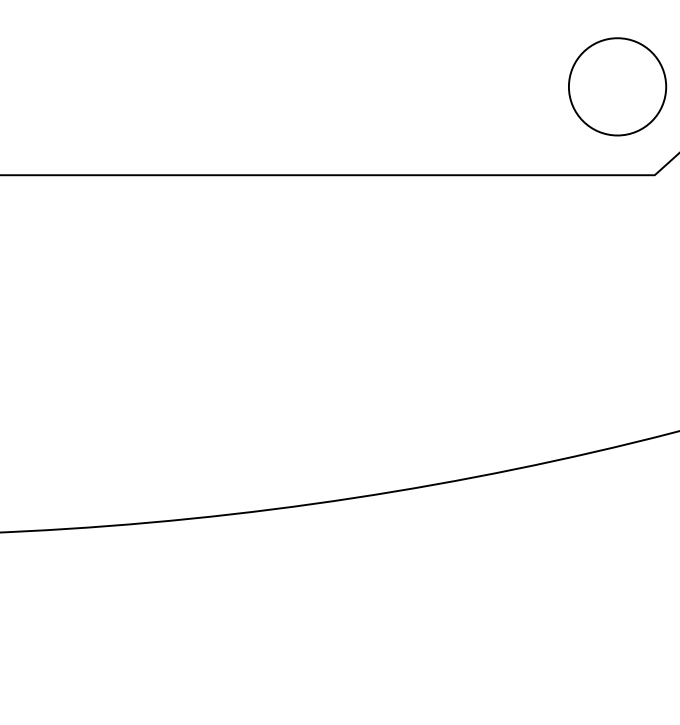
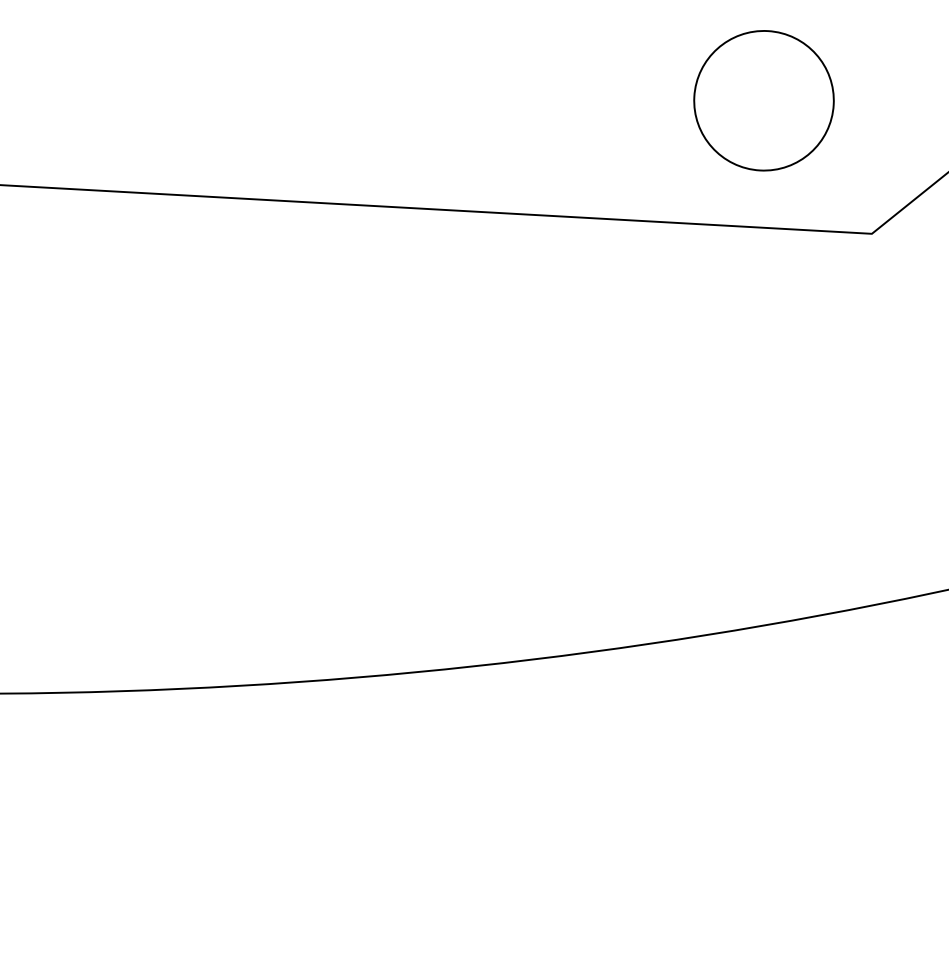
part: (617, 86) -> (763, 100), moved

